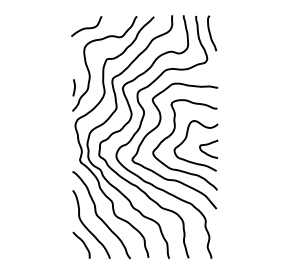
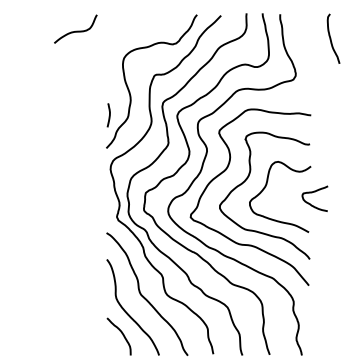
curve: (86, 27) -> (75, 30), moved
curve: (211, 34) -> (332, 40), moved
curve: (208, 145) -> (314, 193), moved

